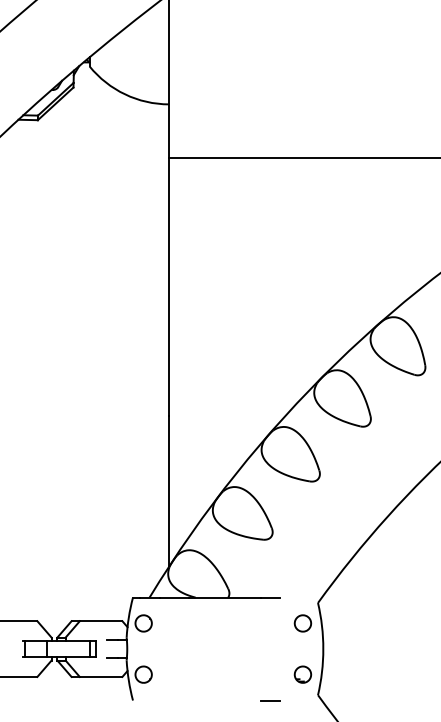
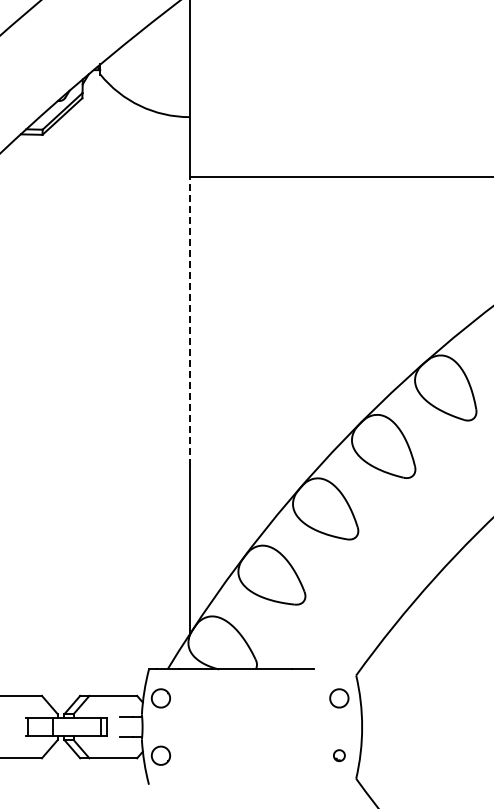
line: (169, 286) -> (189, 321), solid -> dashed
part: (303, 674) -> (339, 755), size x0.6
line: (270, 700) -> (302, 784), removed

